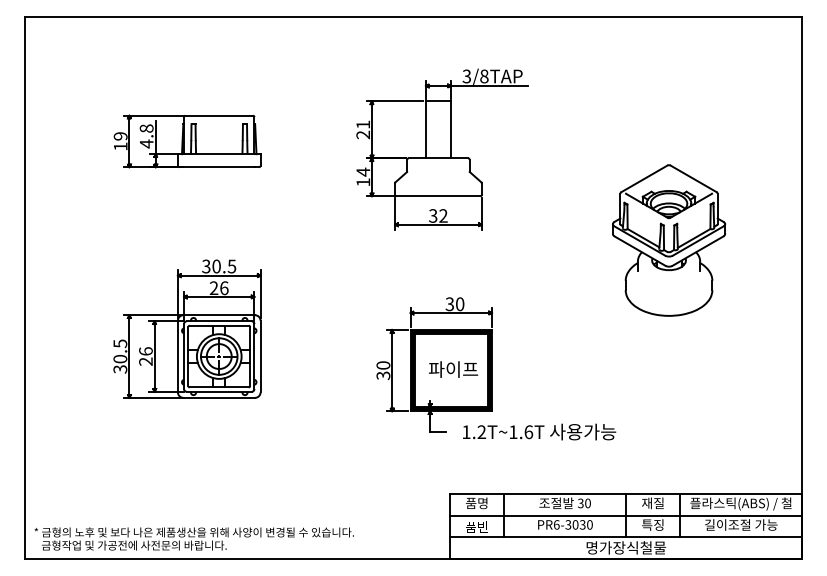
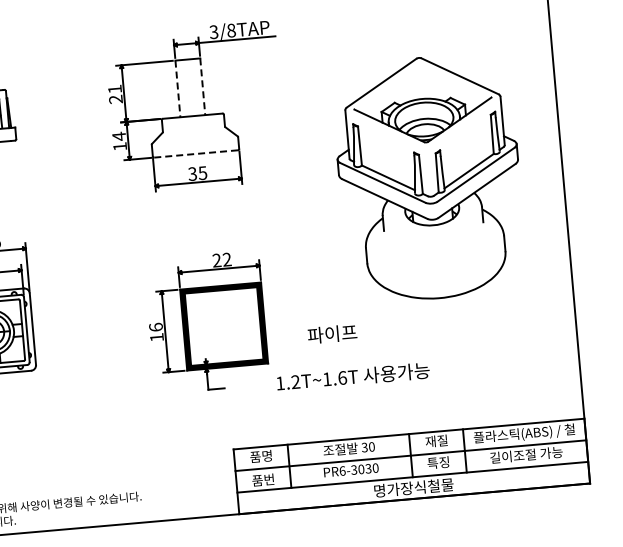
line: (425, 130) -> (177, 89), solid -> dashed
line: (450, 130) -> (202, 87), solid -> dashed
line: (438, 196) -> (196, 154), solid -> dashed
text: (443, 215) -> (202, 172), 32 -> 35
part: (669, 240) -> (430, 177), size x1.6
text: (454, 304) -> (221, 260), 30 -> 22
text: (453, 369) -> (332, 334), moved
text: (383, 370) -> (156, 332), 30 -> 16
text: (539, 431) -> (353, 376), moved

